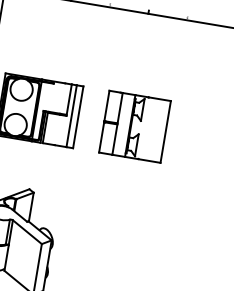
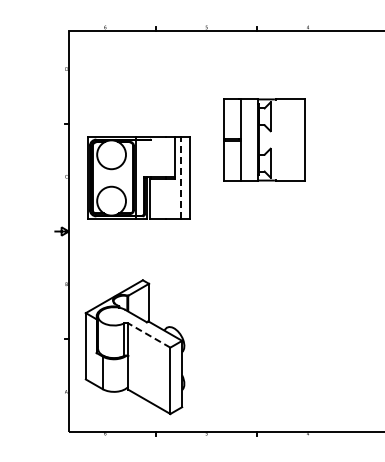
line: (71, 115) -> (181, 177), solid -> dashed
part: (135, 126) -> (264, 139), moved
line: (26, 232) -> (148, 335), solid -> dashed

